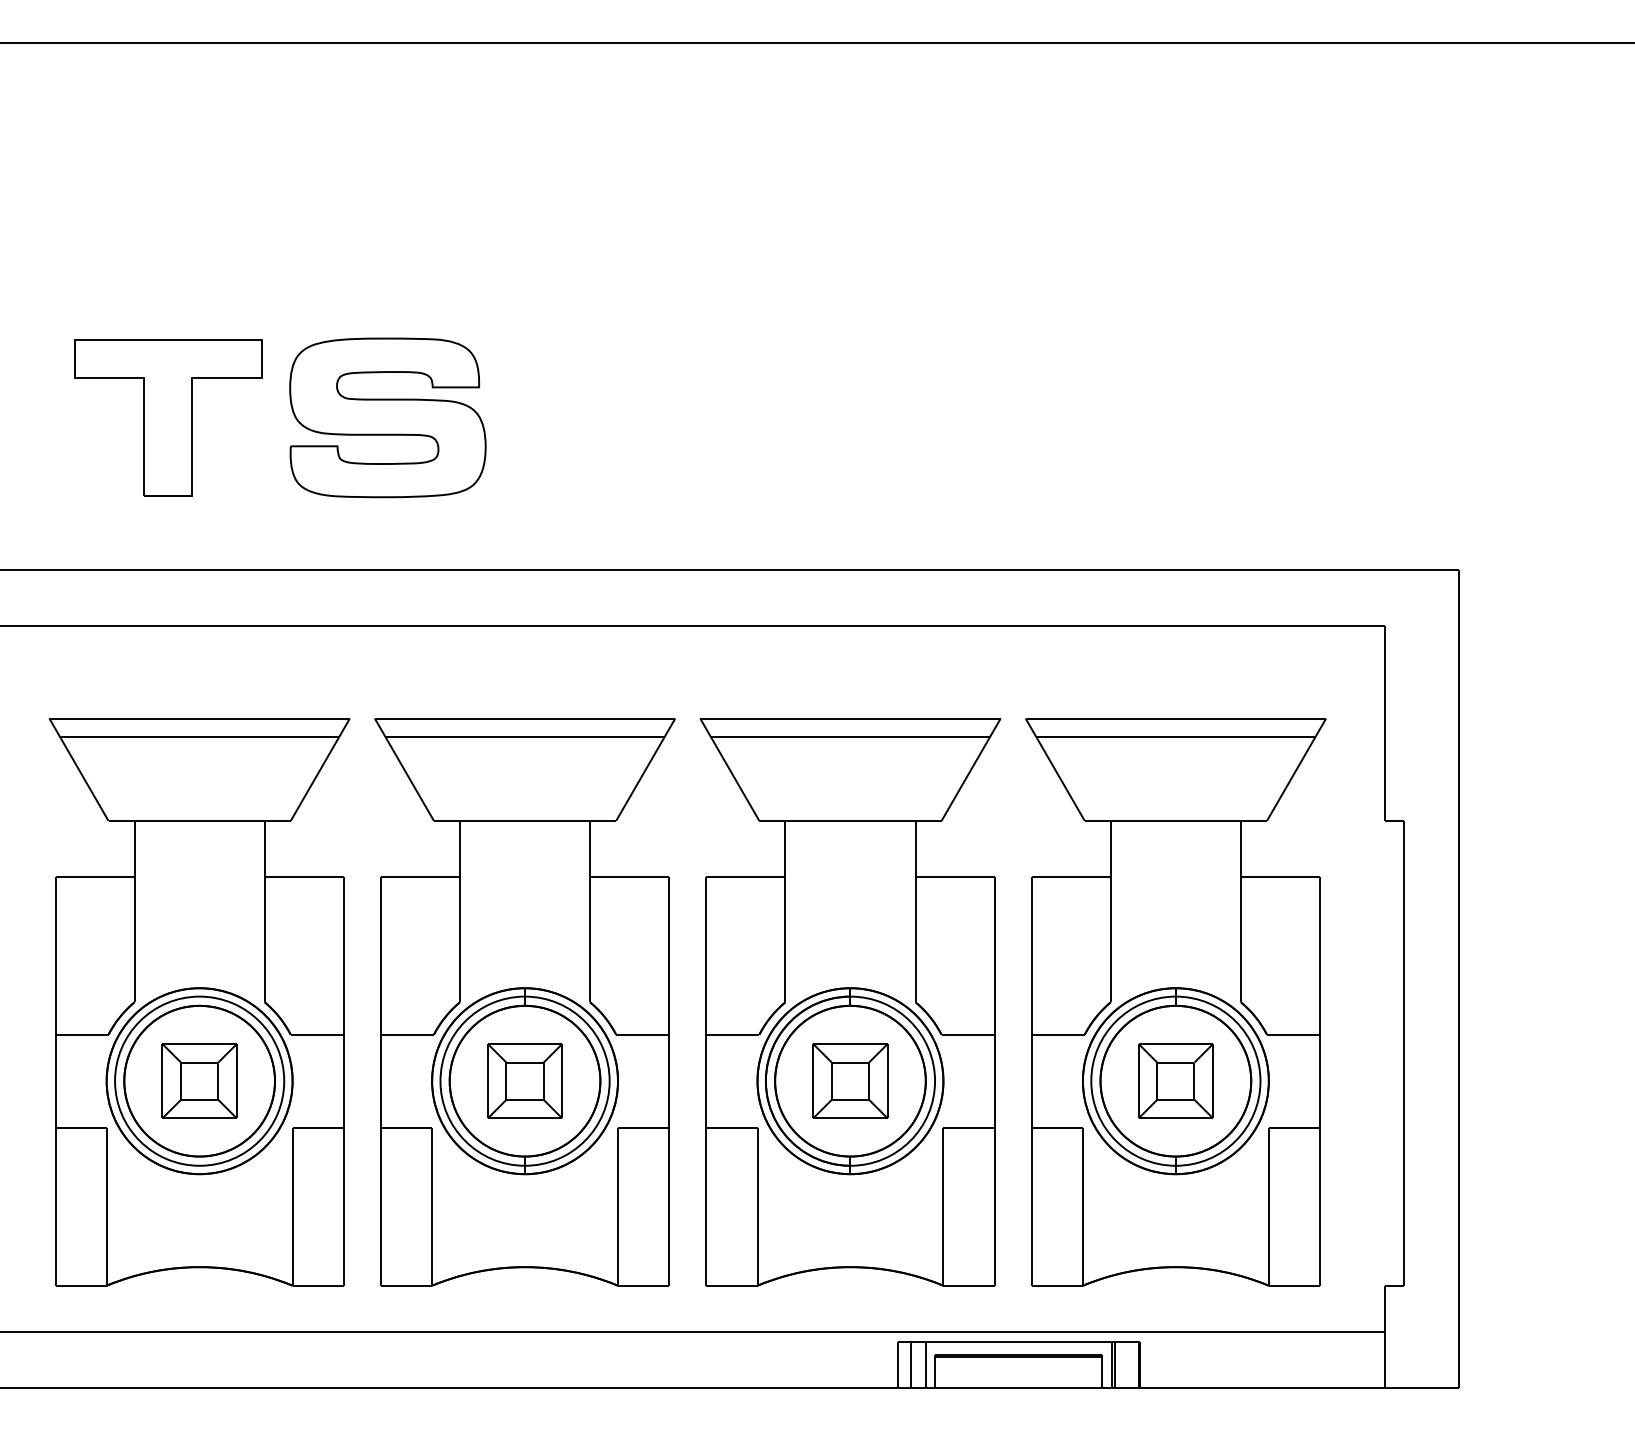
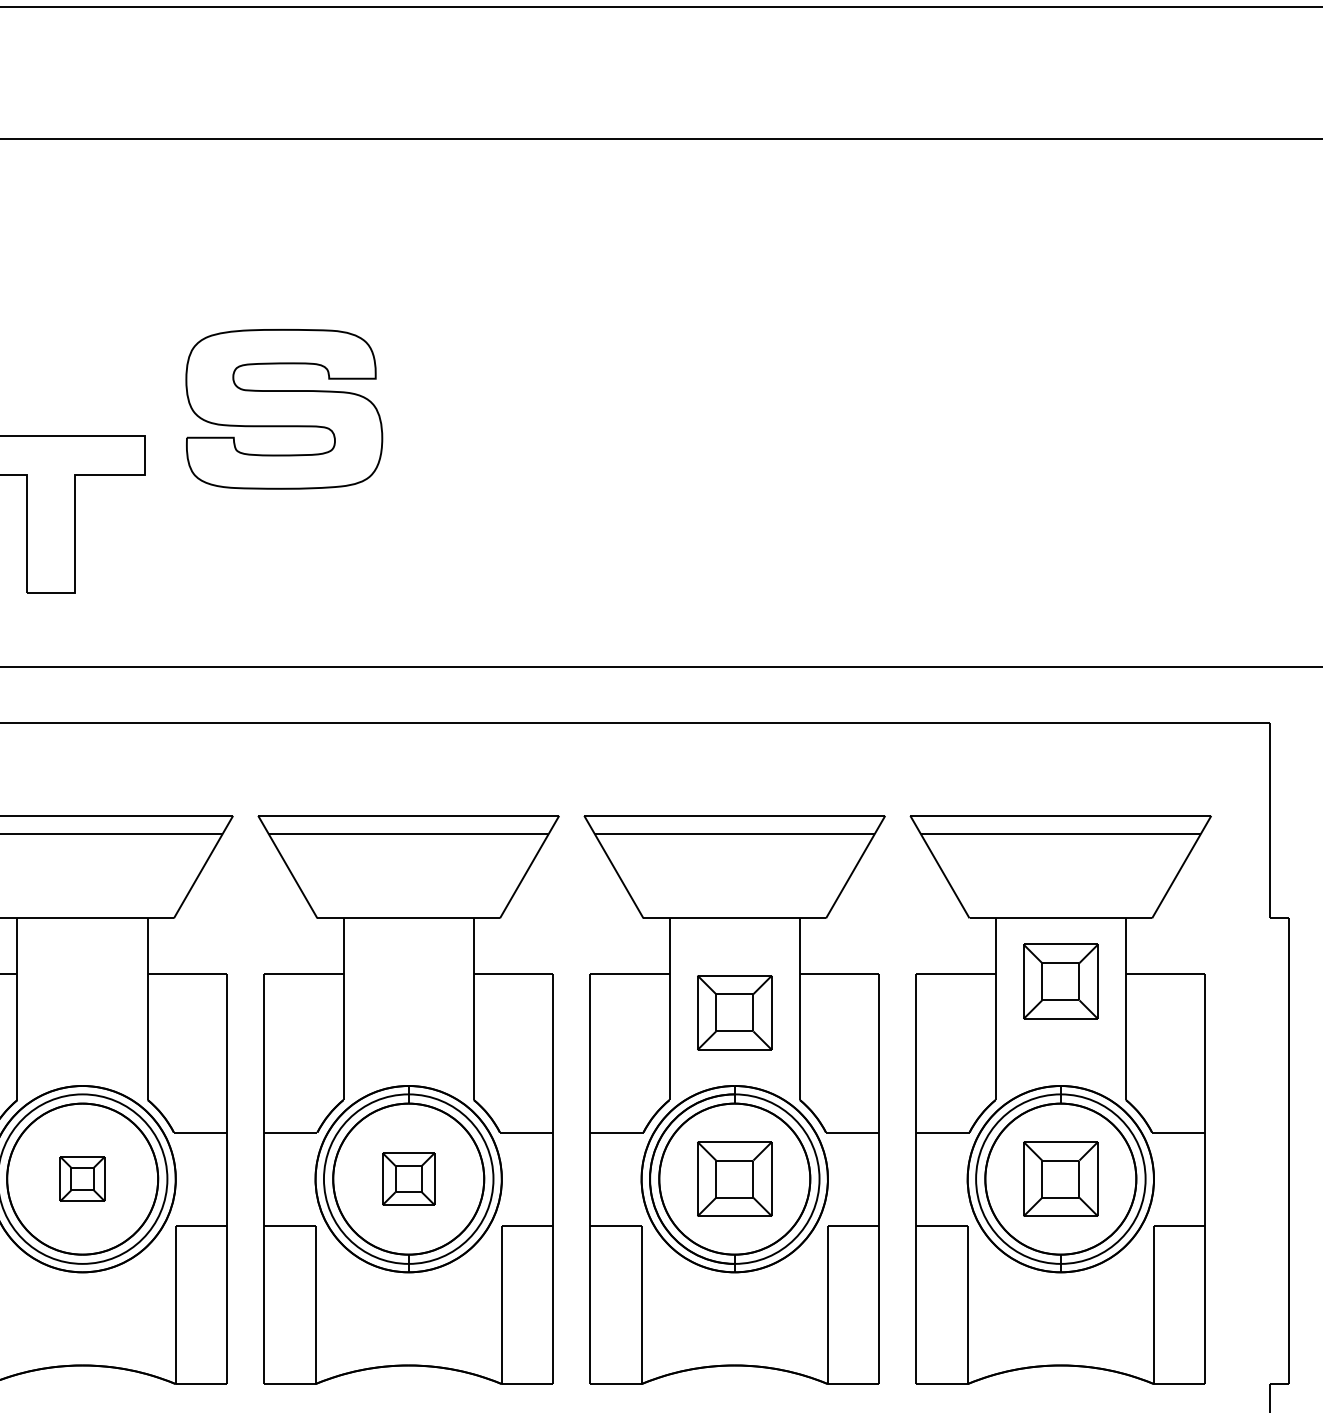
part: (387, 417) -> (283, 408), moved
part: (1175, 883) -> (1060, 981), added
part: (850, 914) -> (734, 1012), added
part: (199, 1080) -> (82, 1178), size x0.6
part: (524, 1080) -> (408, 1178), size x0.7

